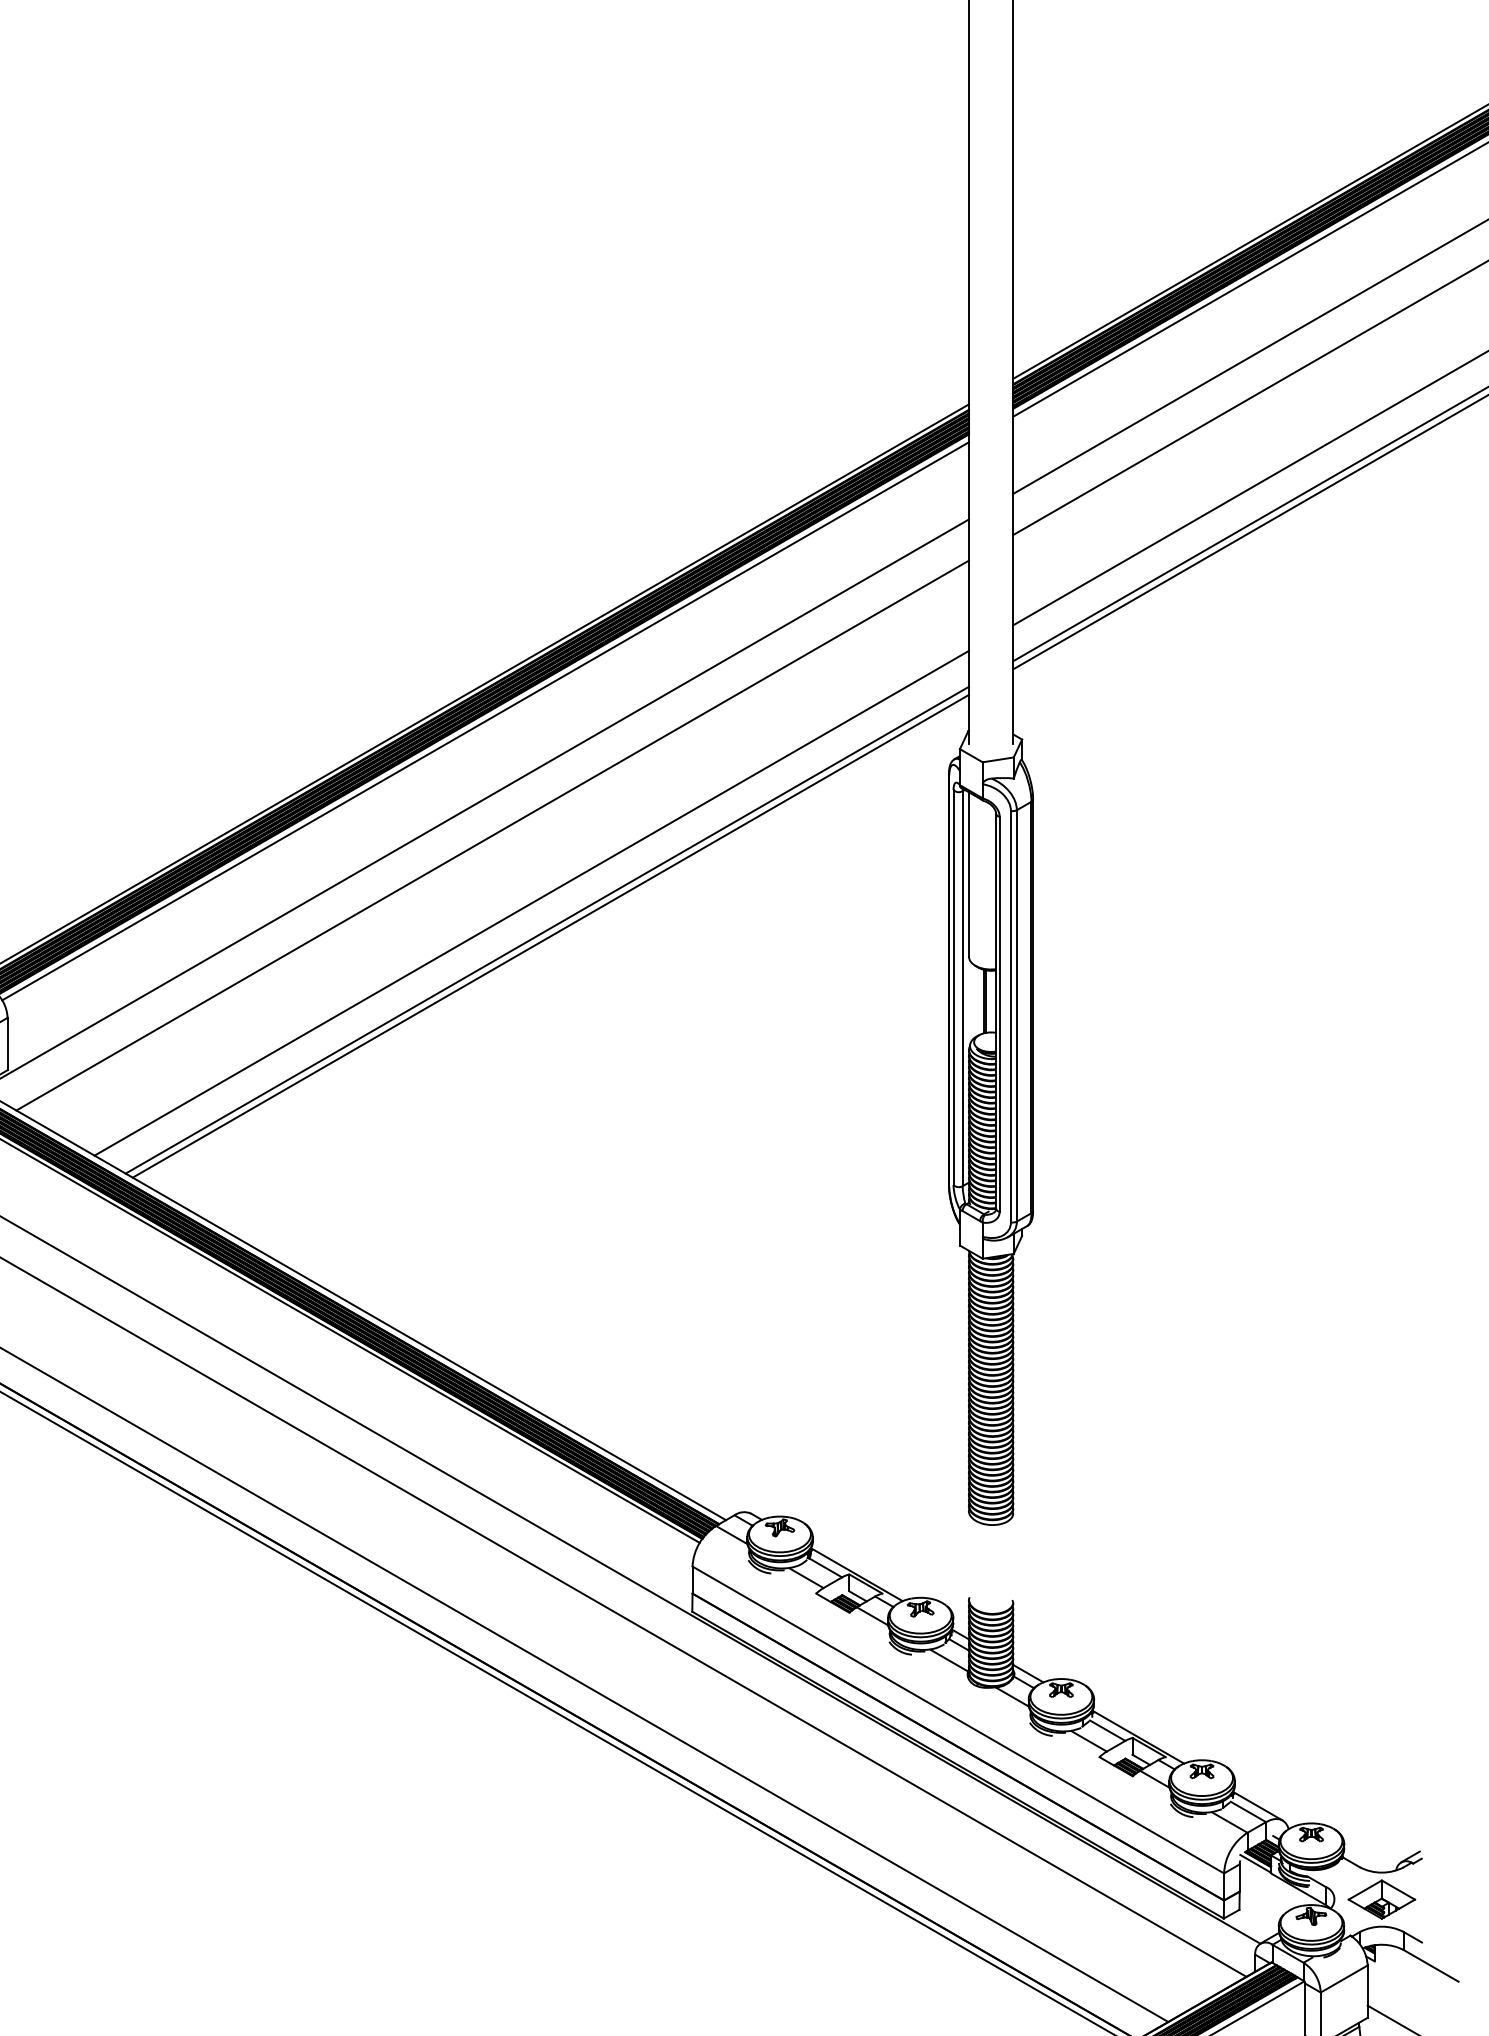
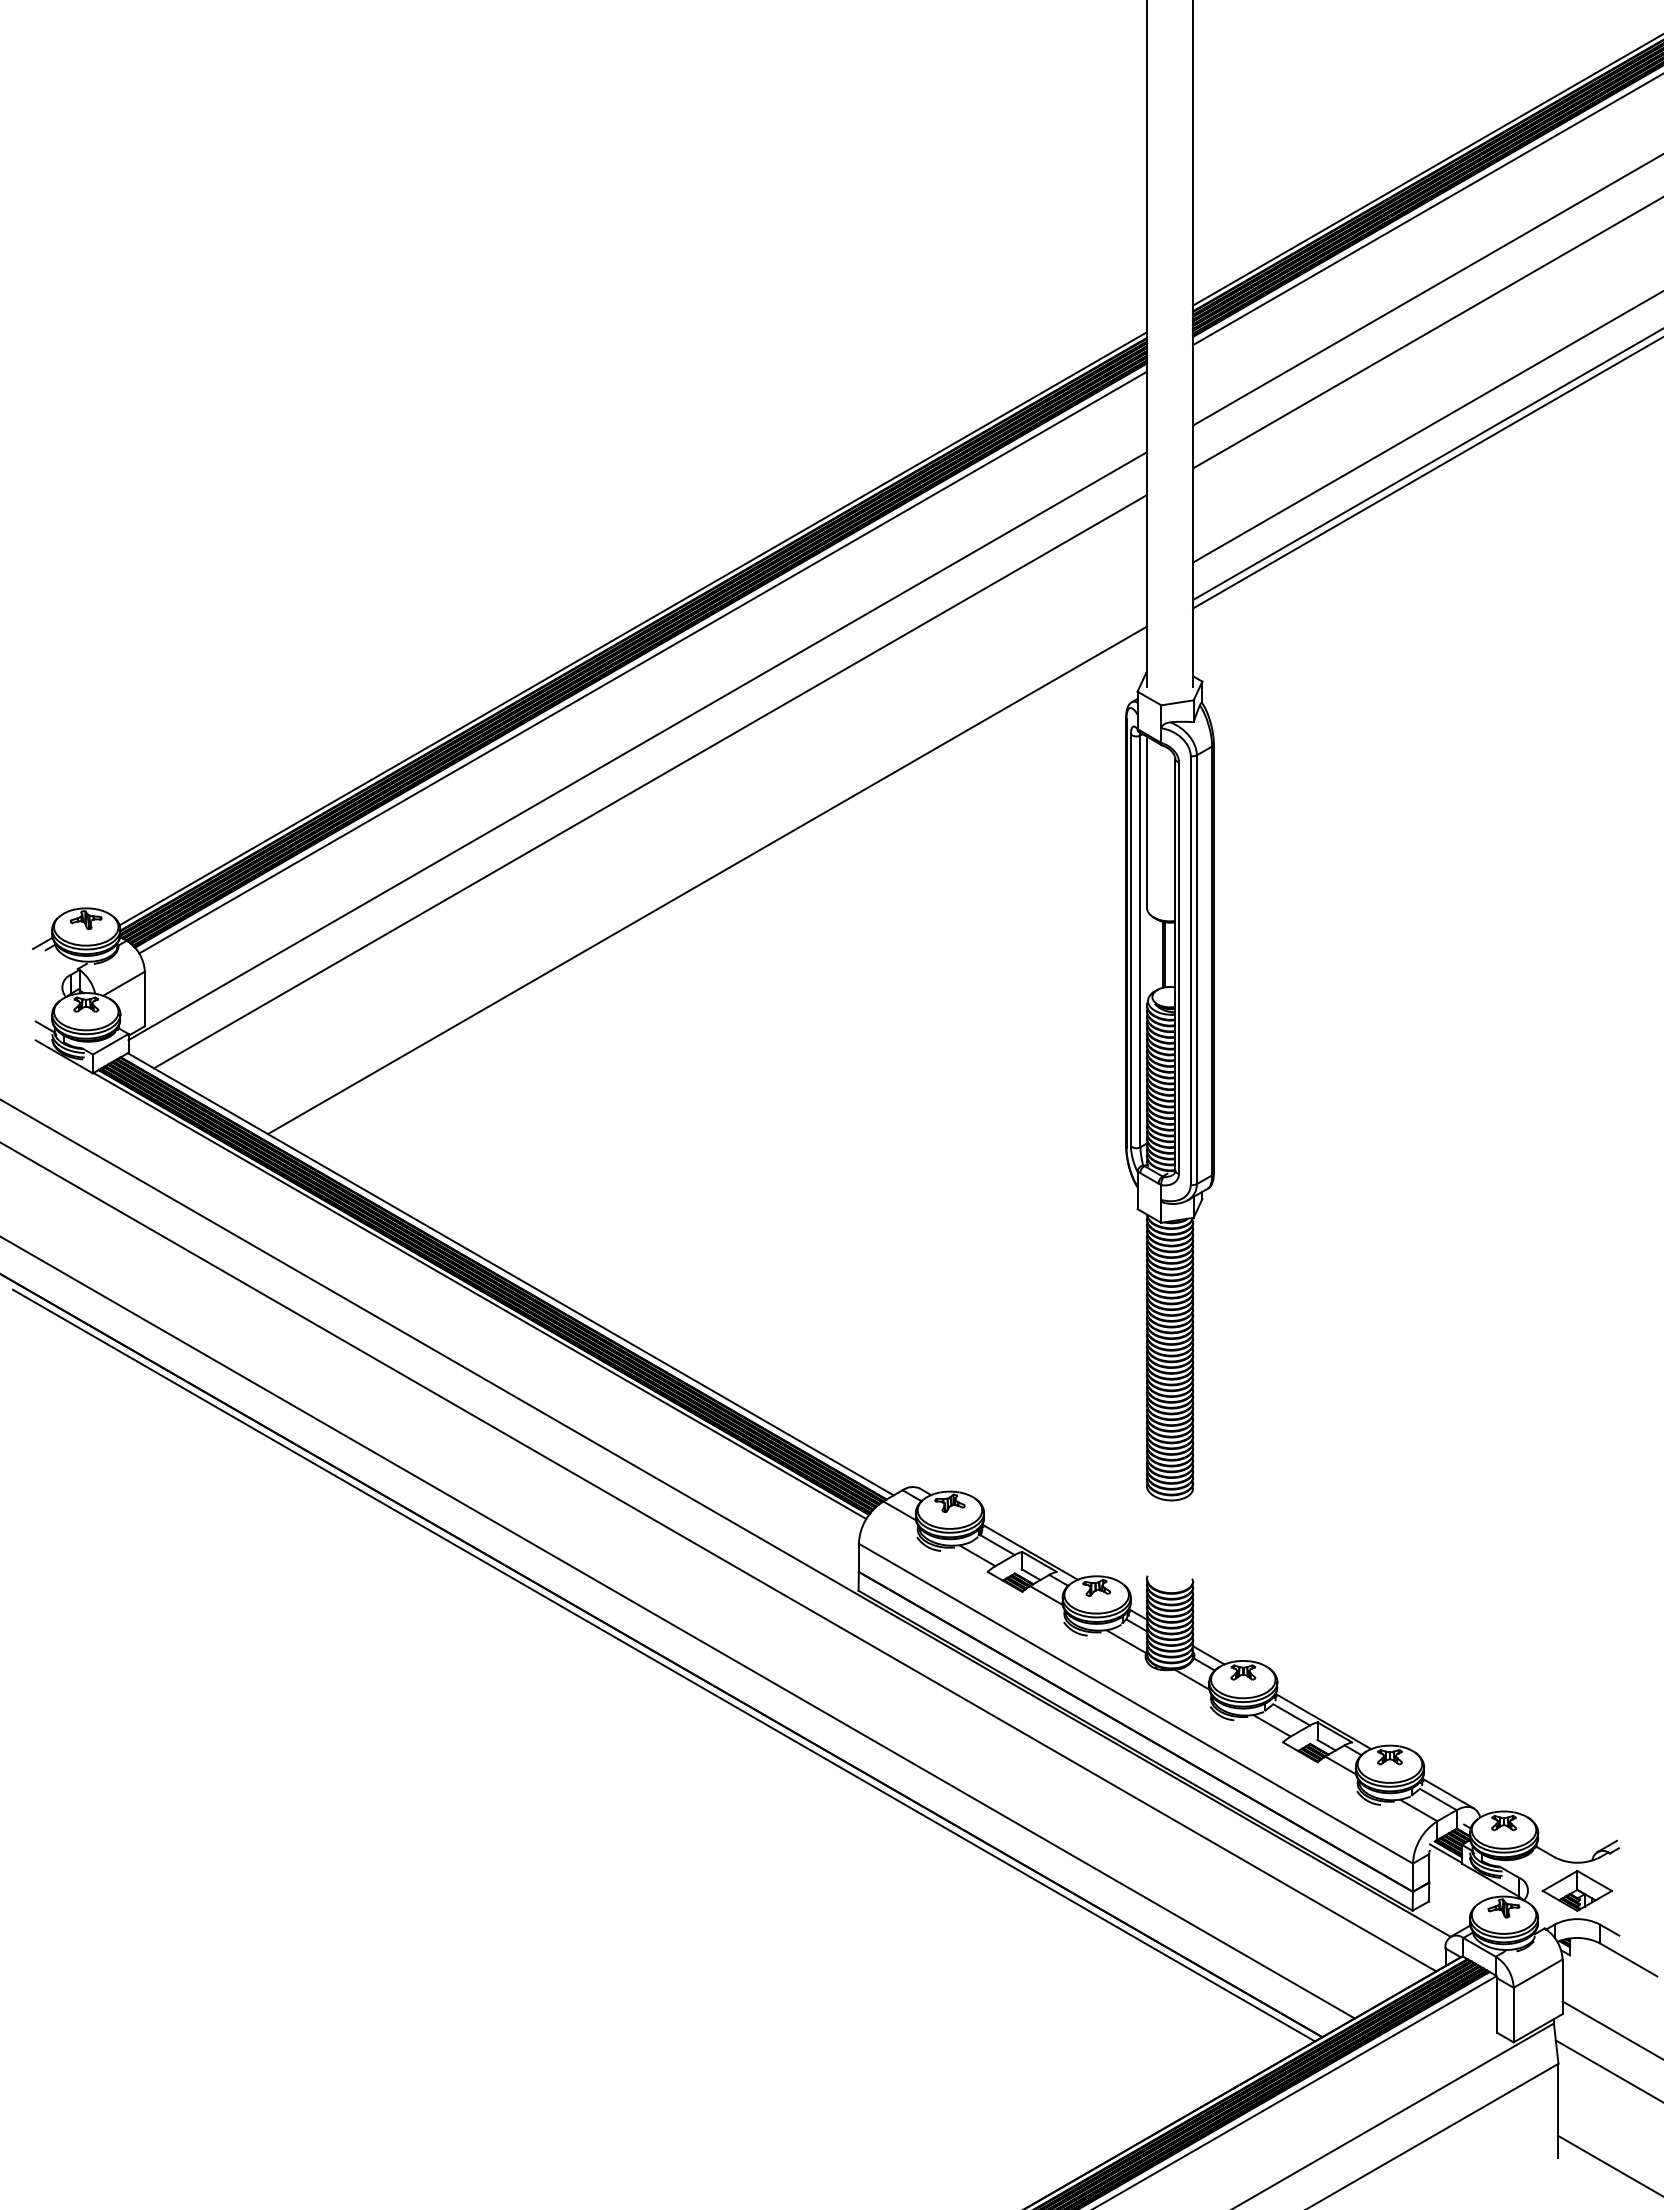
line: (531, 903) -> (690, 852), removed
line: (550, 936) -> (710, 886), removed

